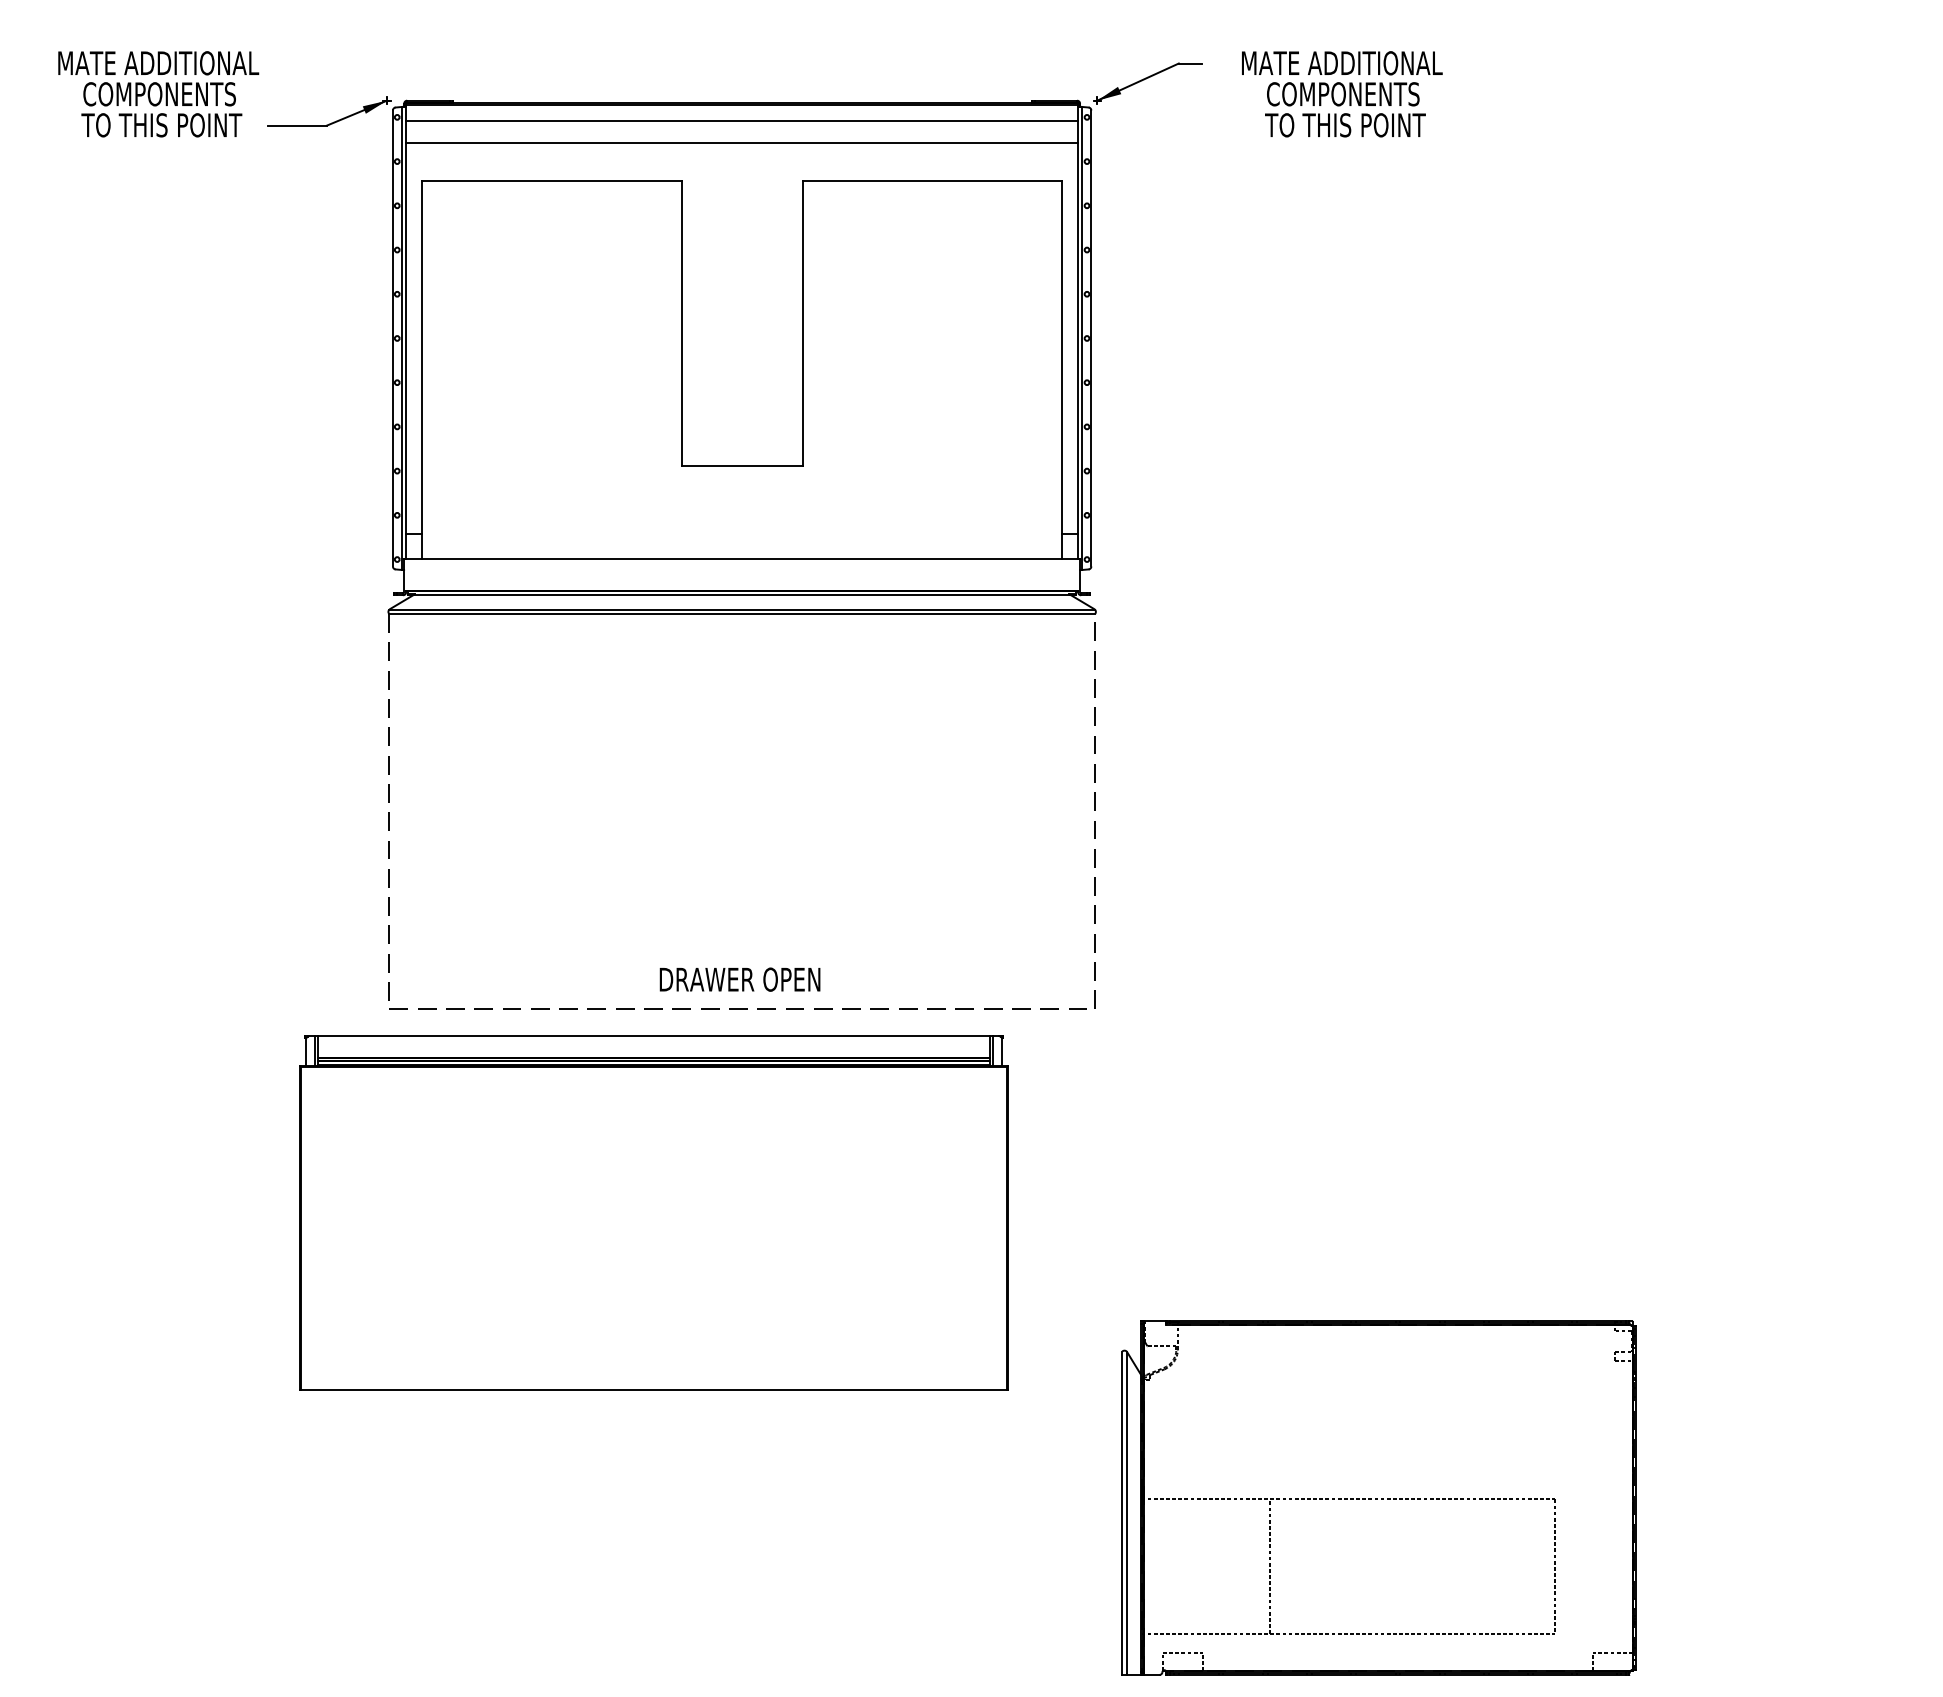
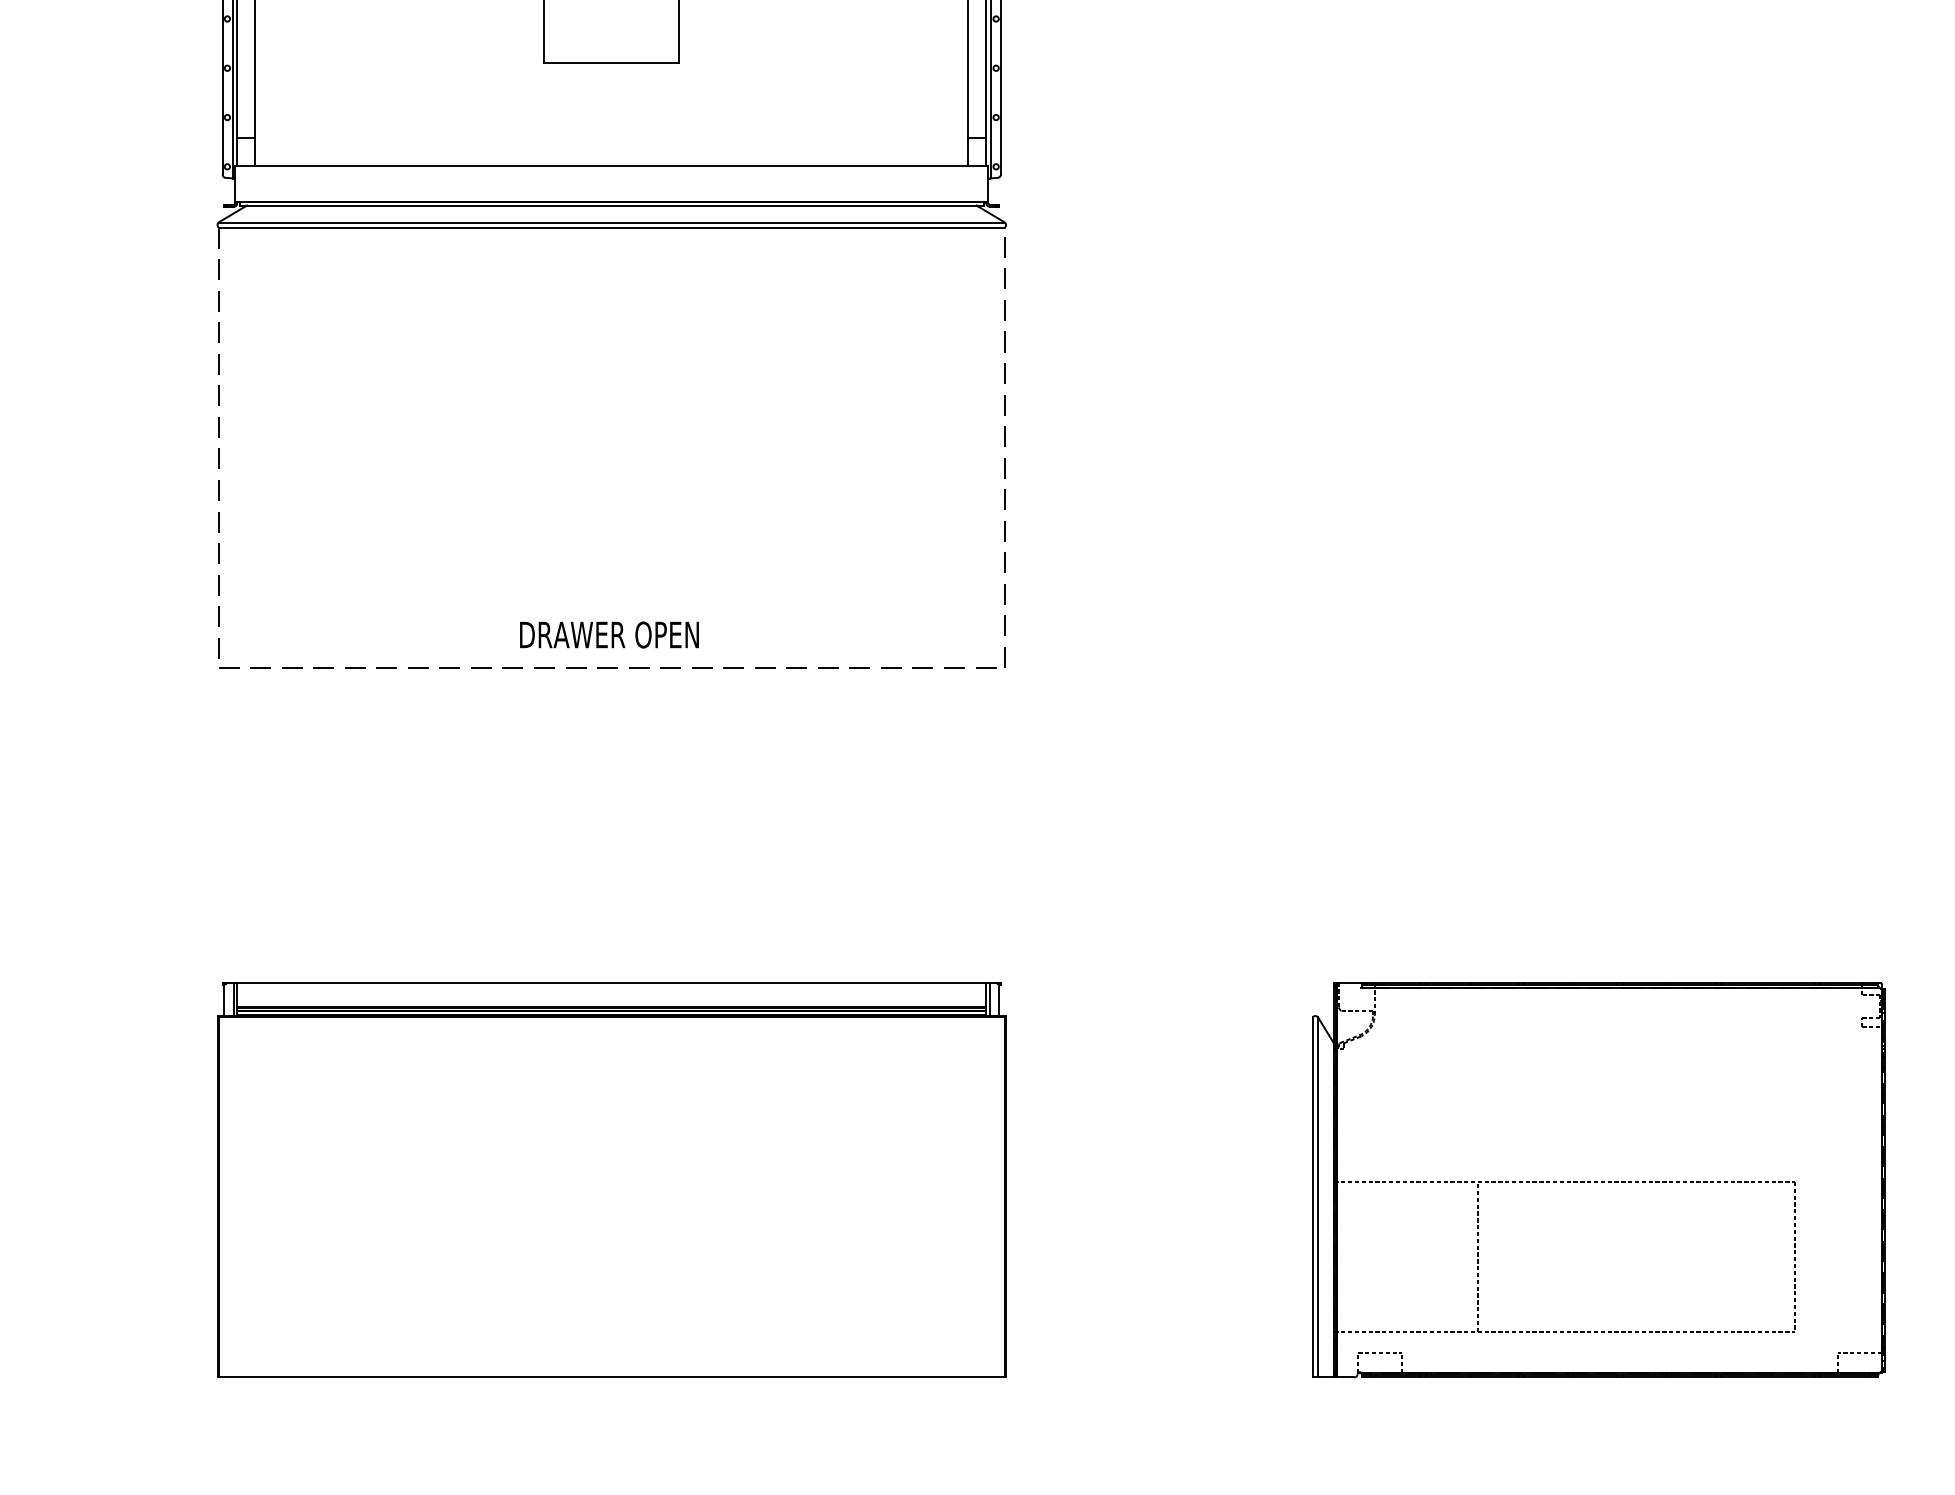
part: (653, 1212) -> (611, 1179), moved
part: (1378, 1497) -> (1598, 1179), moved

